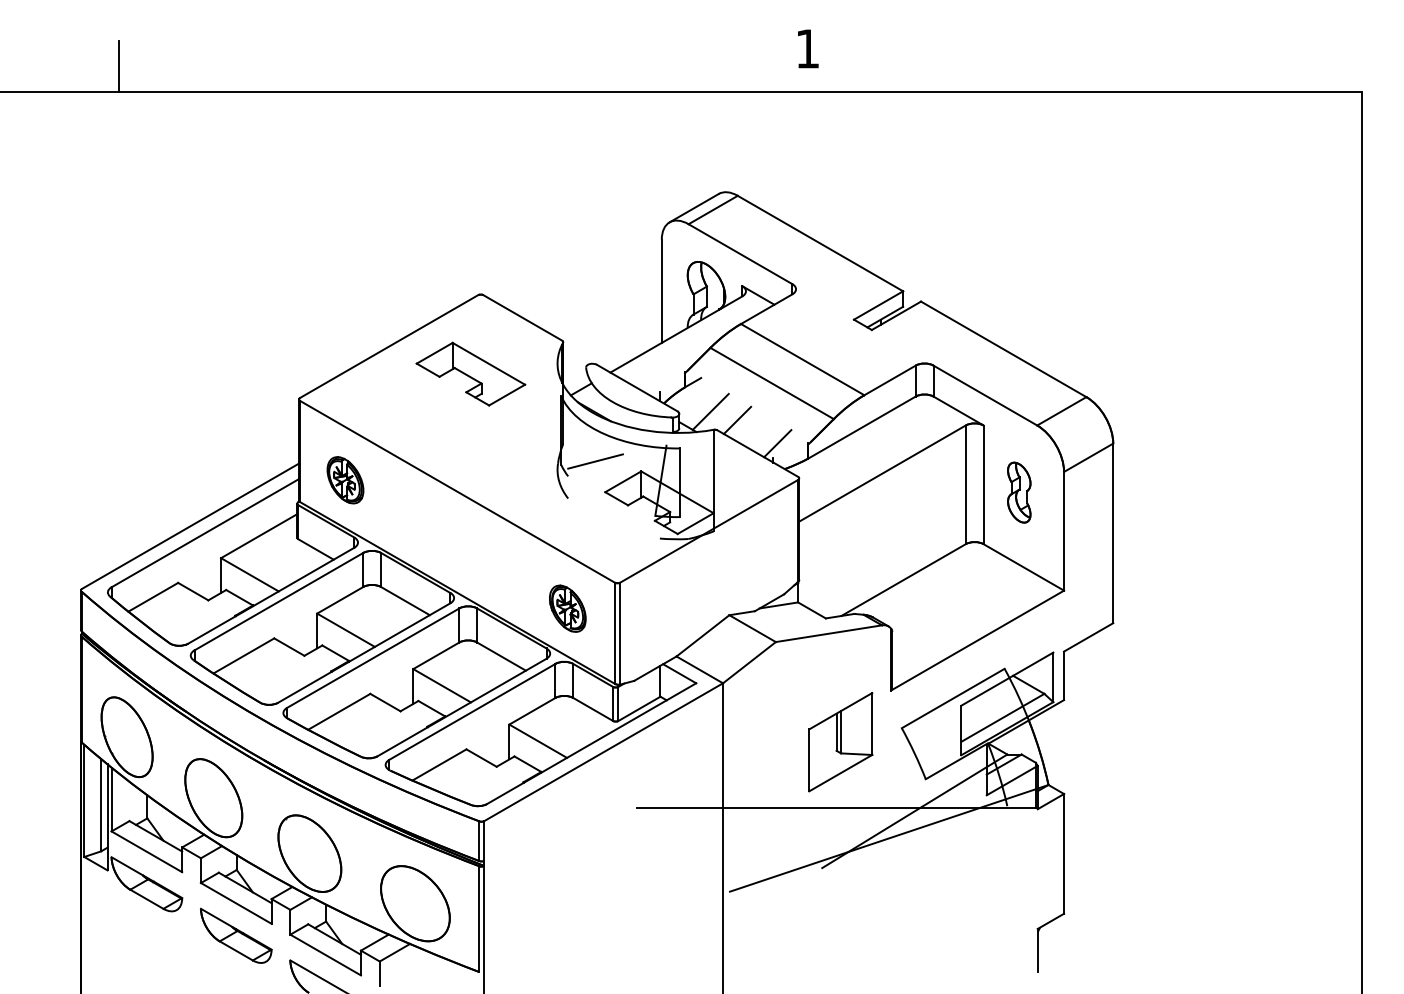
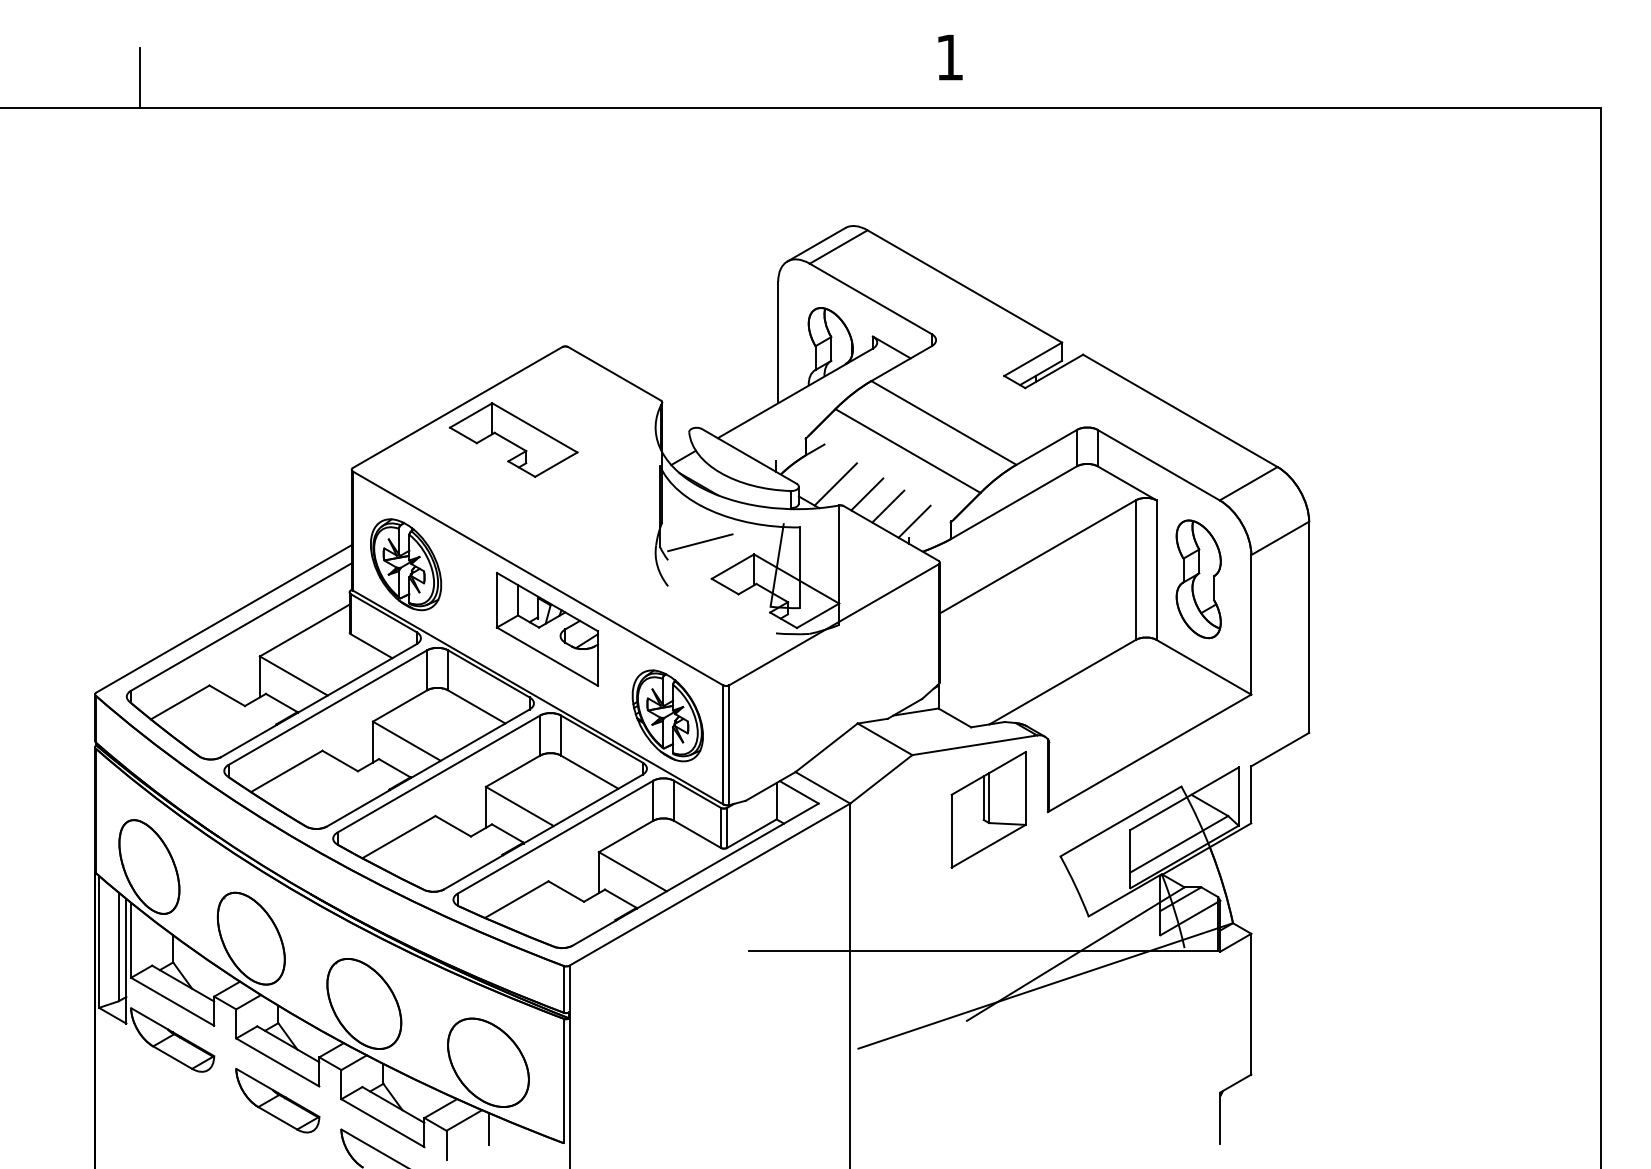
part: (470, 373) -> (513, 439), moved
line: (755, 430) -> (888, 506), added
part: (345, 479) -> (406, 564), size x1.67
part: (1019, 492) -> (1198, 579), size x1.67
part: (464, 535) -> (546, 629), added
part: (567, 608) -> (667, 715), size x1.67
part: (840, 741) -> (988, 809), moved
line: (415, 959) -> (488, 1128), added

